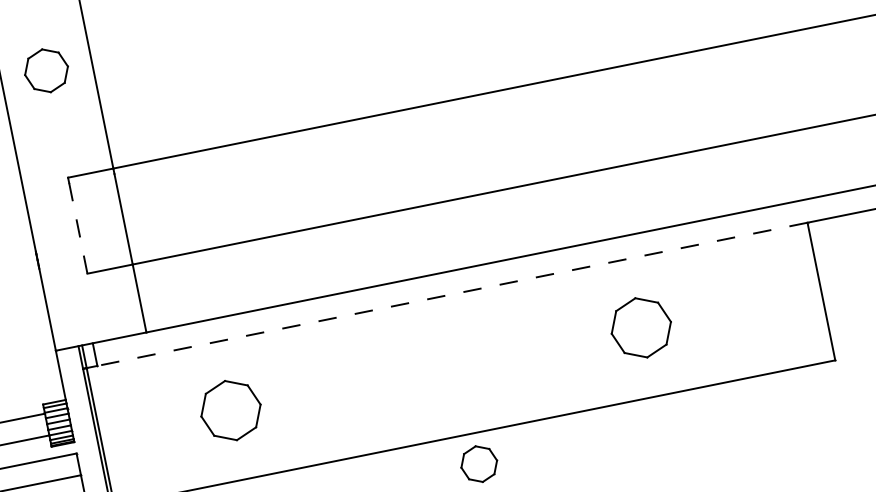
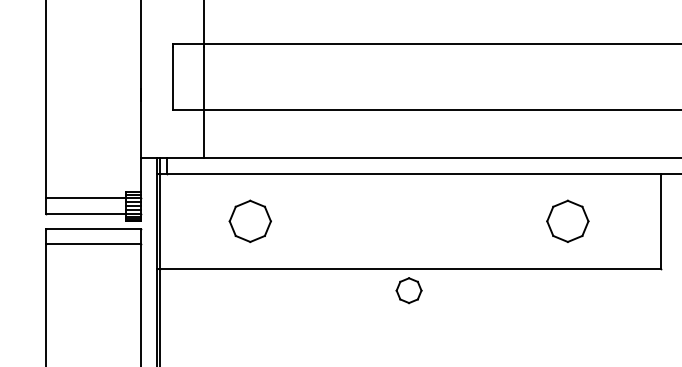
line: (77, 229) -> (172, 79), dashed -> solid
line: (451, 294) -> (413, 173), dashed -> solid
part: (640, 326) -> (567, 220), moved

